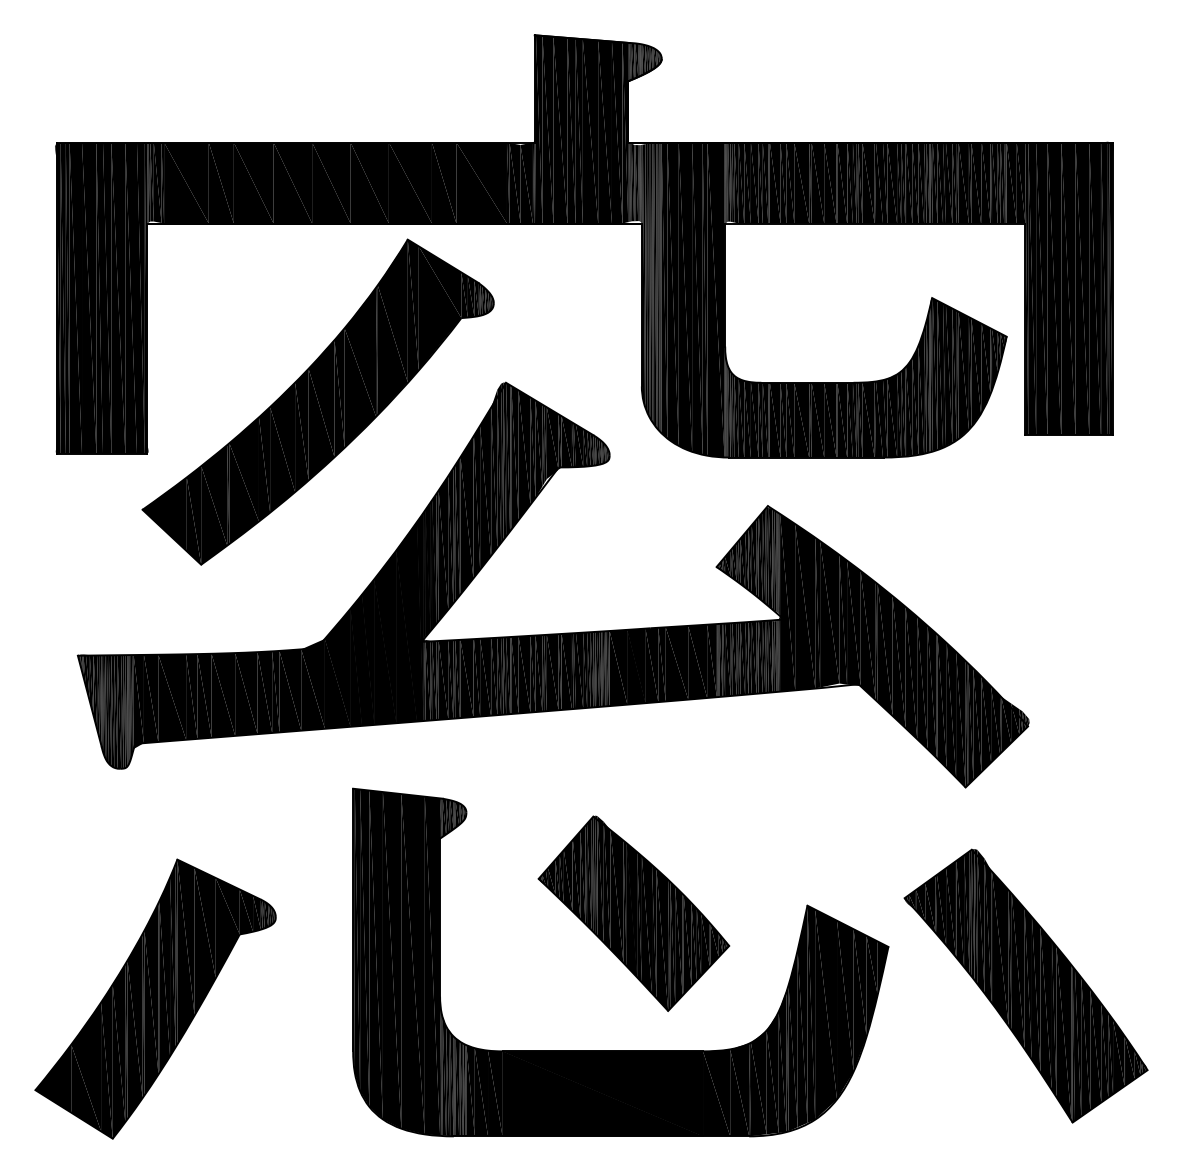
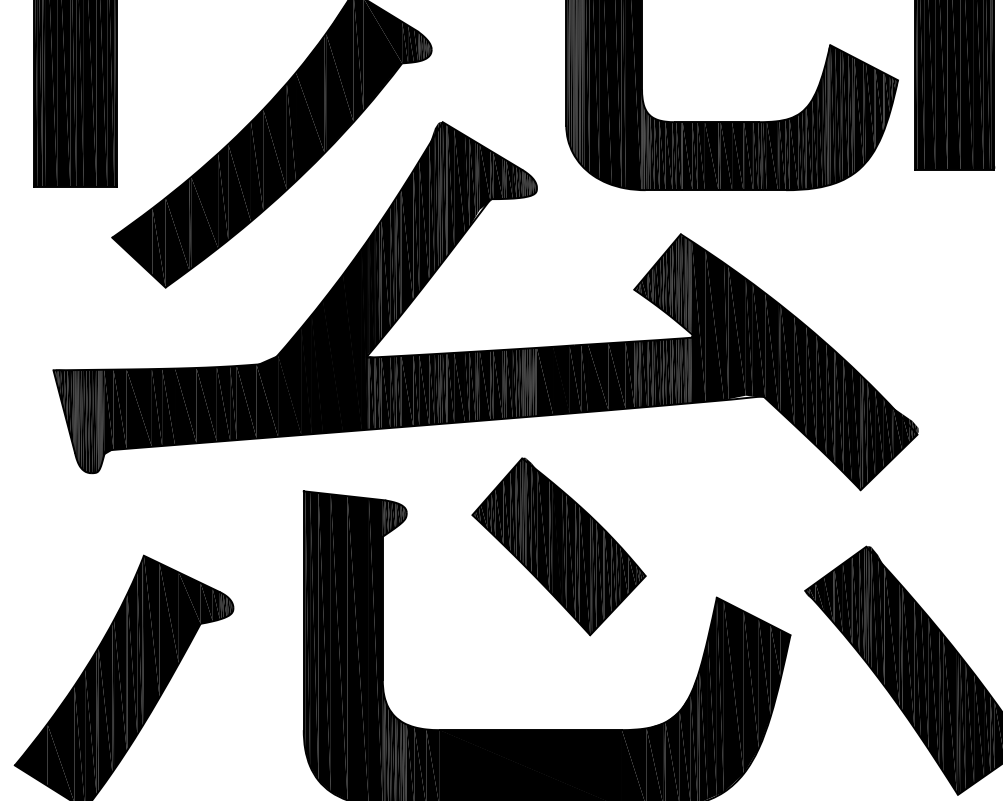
part: (633, 913) -> (558, 546), moved

